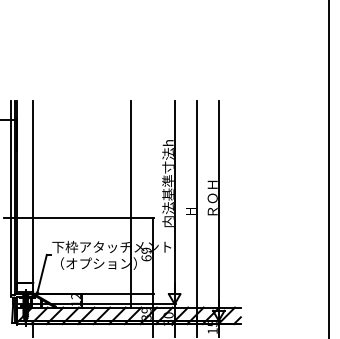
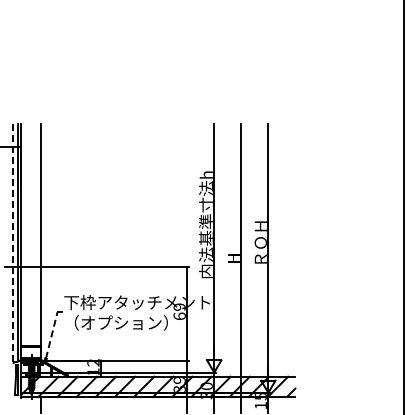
line: (10, 199) -> (13, 244), solid -> dashed
line: (130, 203) -> (160, 249), removed
line: (41, 273) -> (51, 335), solid -> dashed

